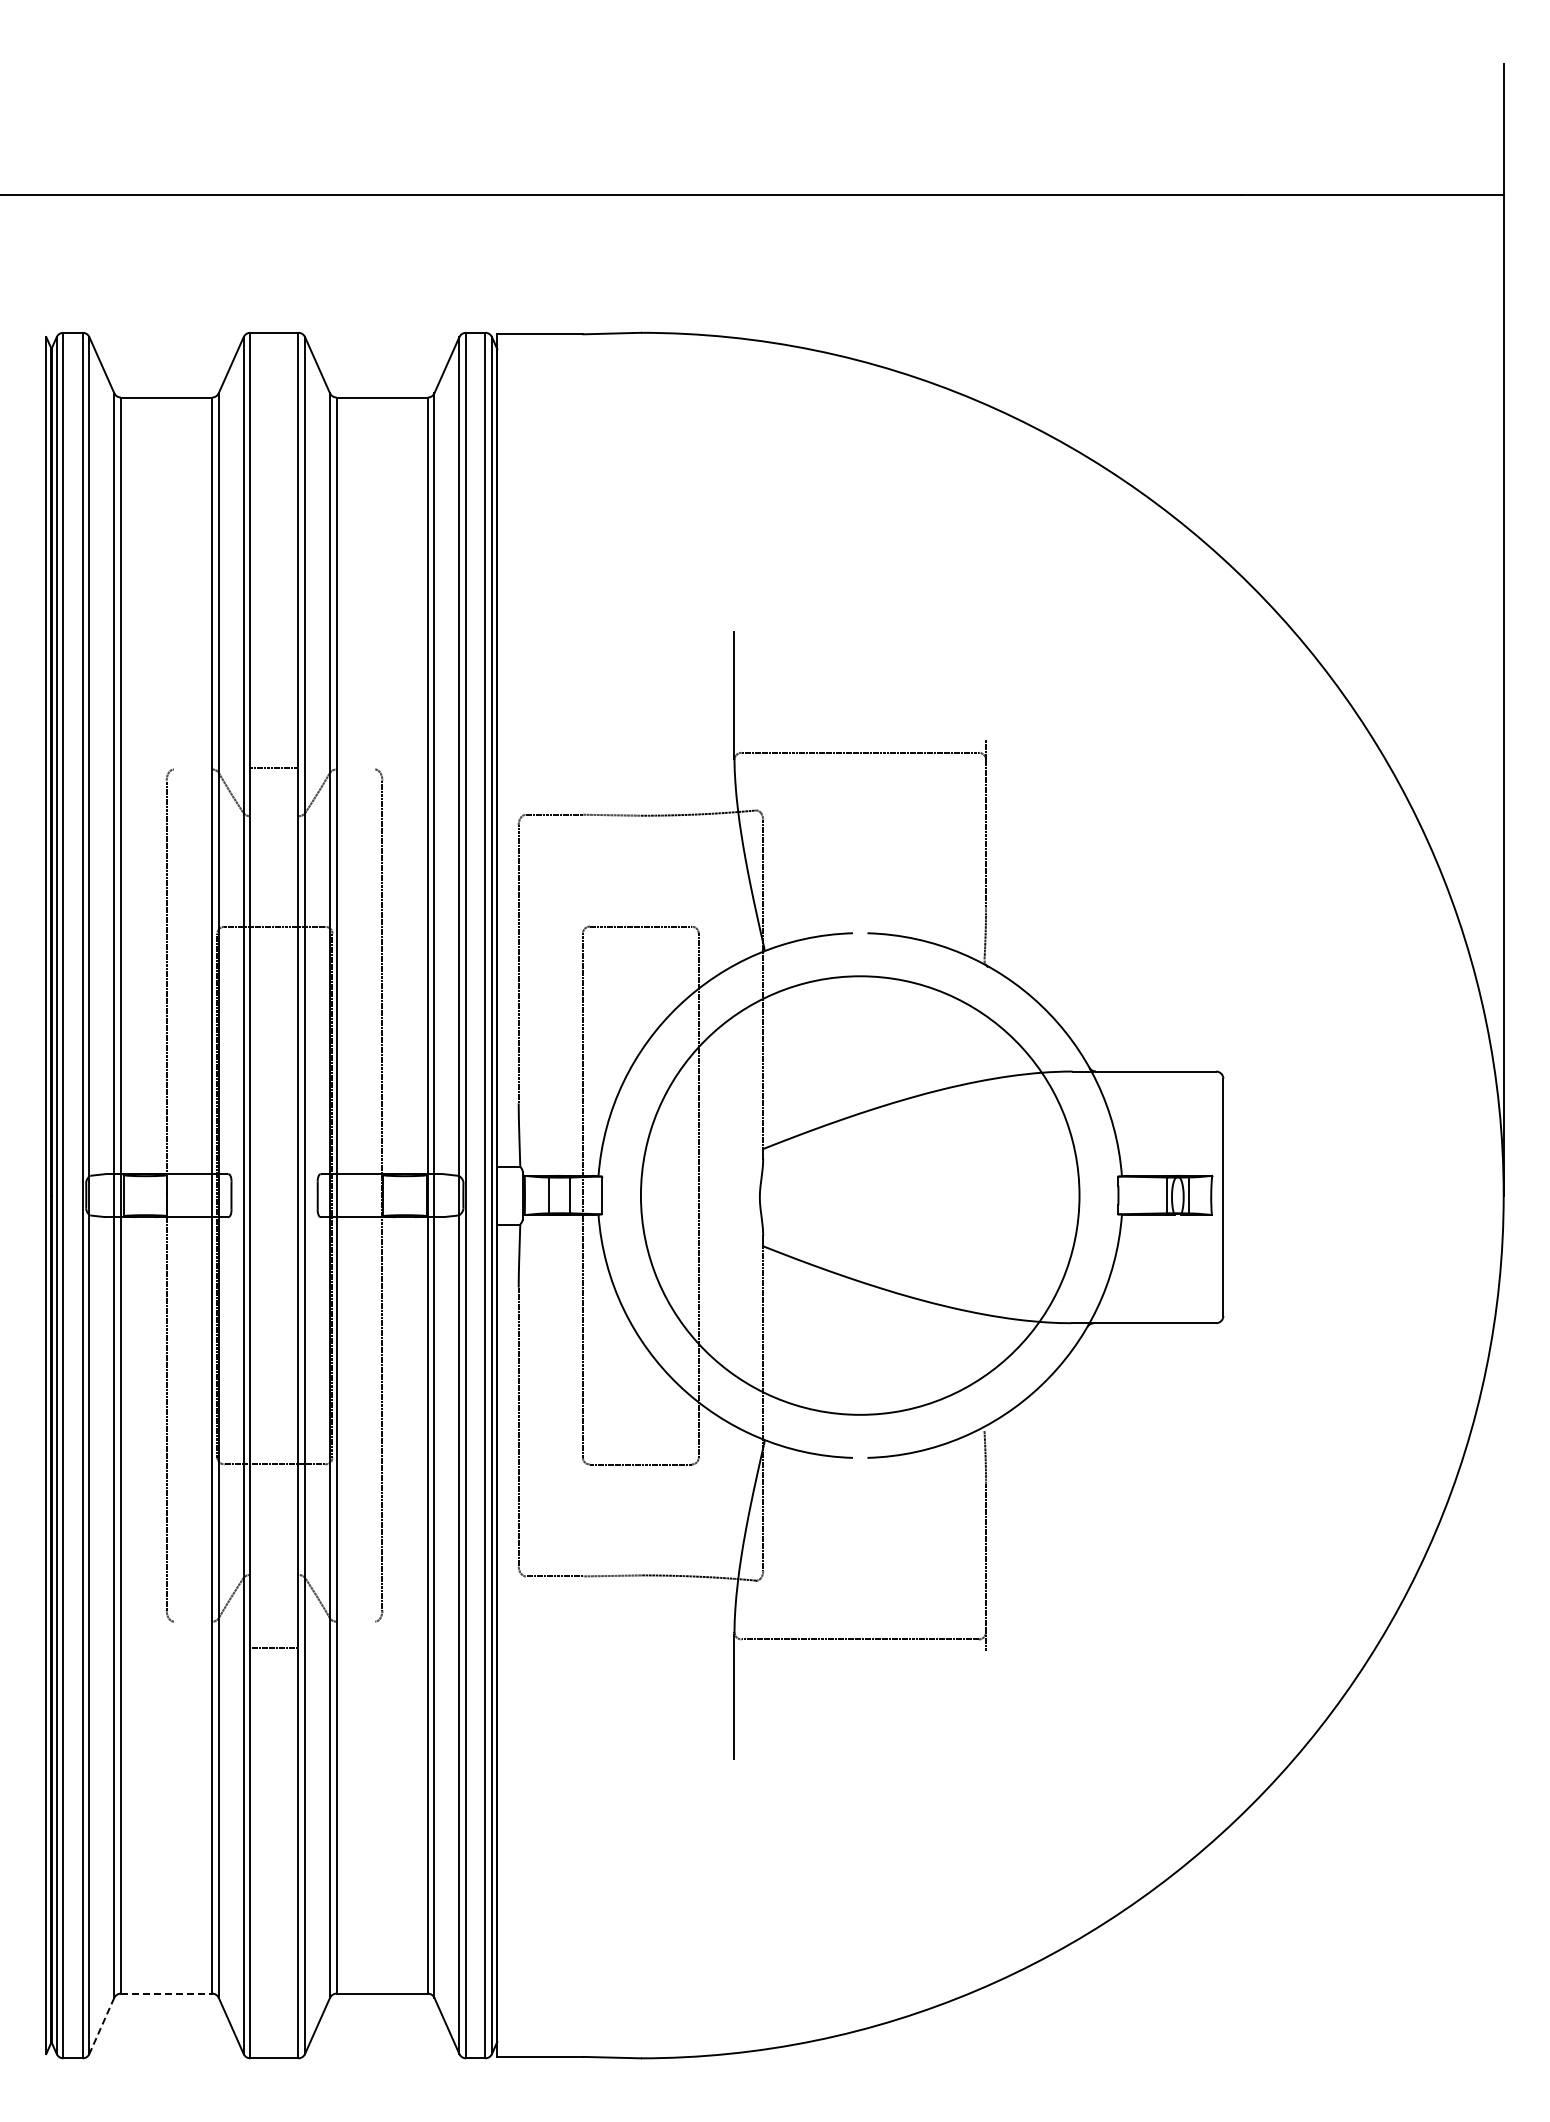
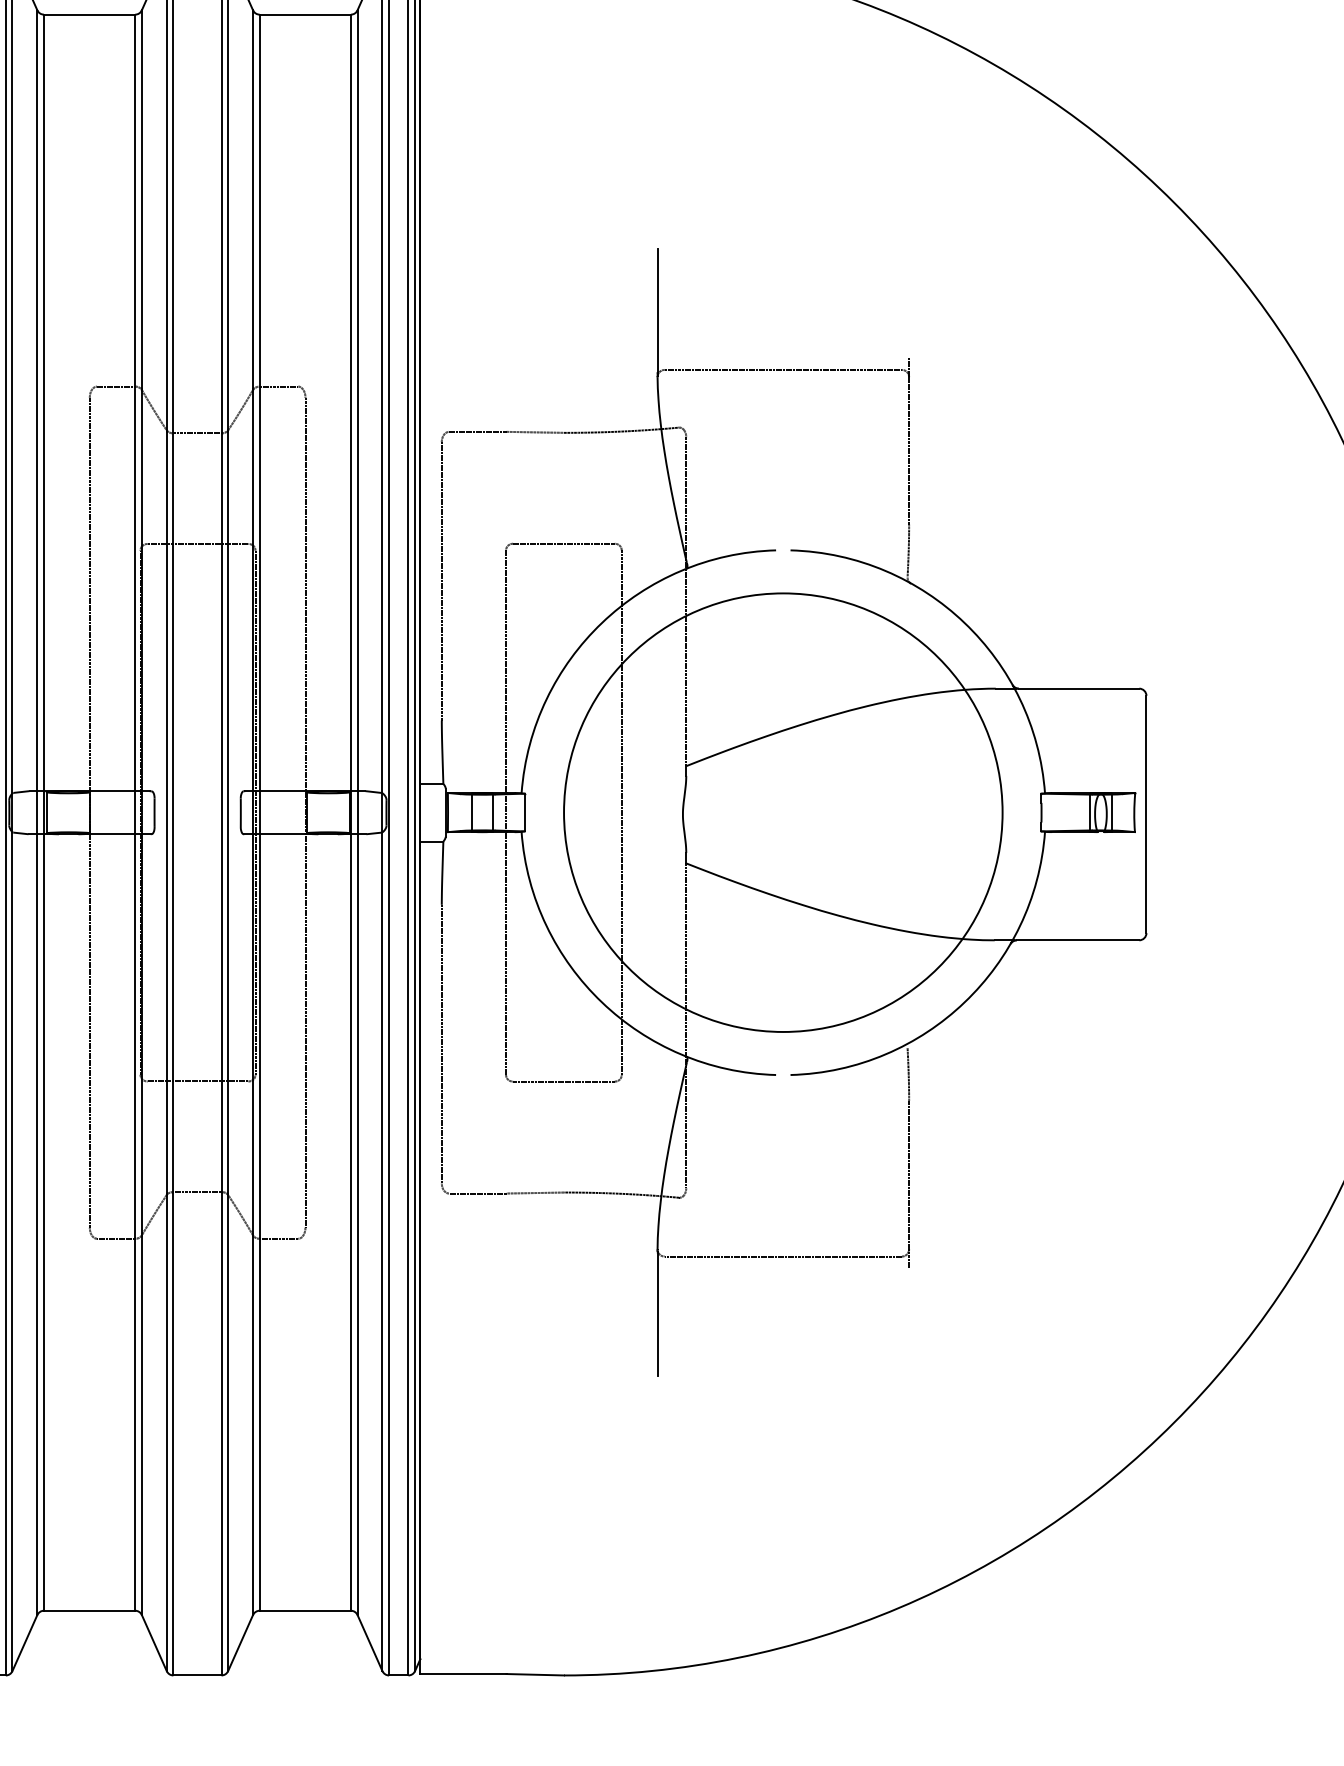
line: (274, 768) -> (197, 433), moved
line: (192, 769) -> (115, 386), added
line: (355, 769) -> (278, 386), added
line: (192, 1621) -> (115, 1238), added
line: (355, 1621) -> (278, 1238), added
line: (274, 1647) -> (197, 1191), moved
line: (166, 1993) -> (89, 1610), dashed -> solid
line: (101, 2025) -> (24, 1642), dashed -> solid

